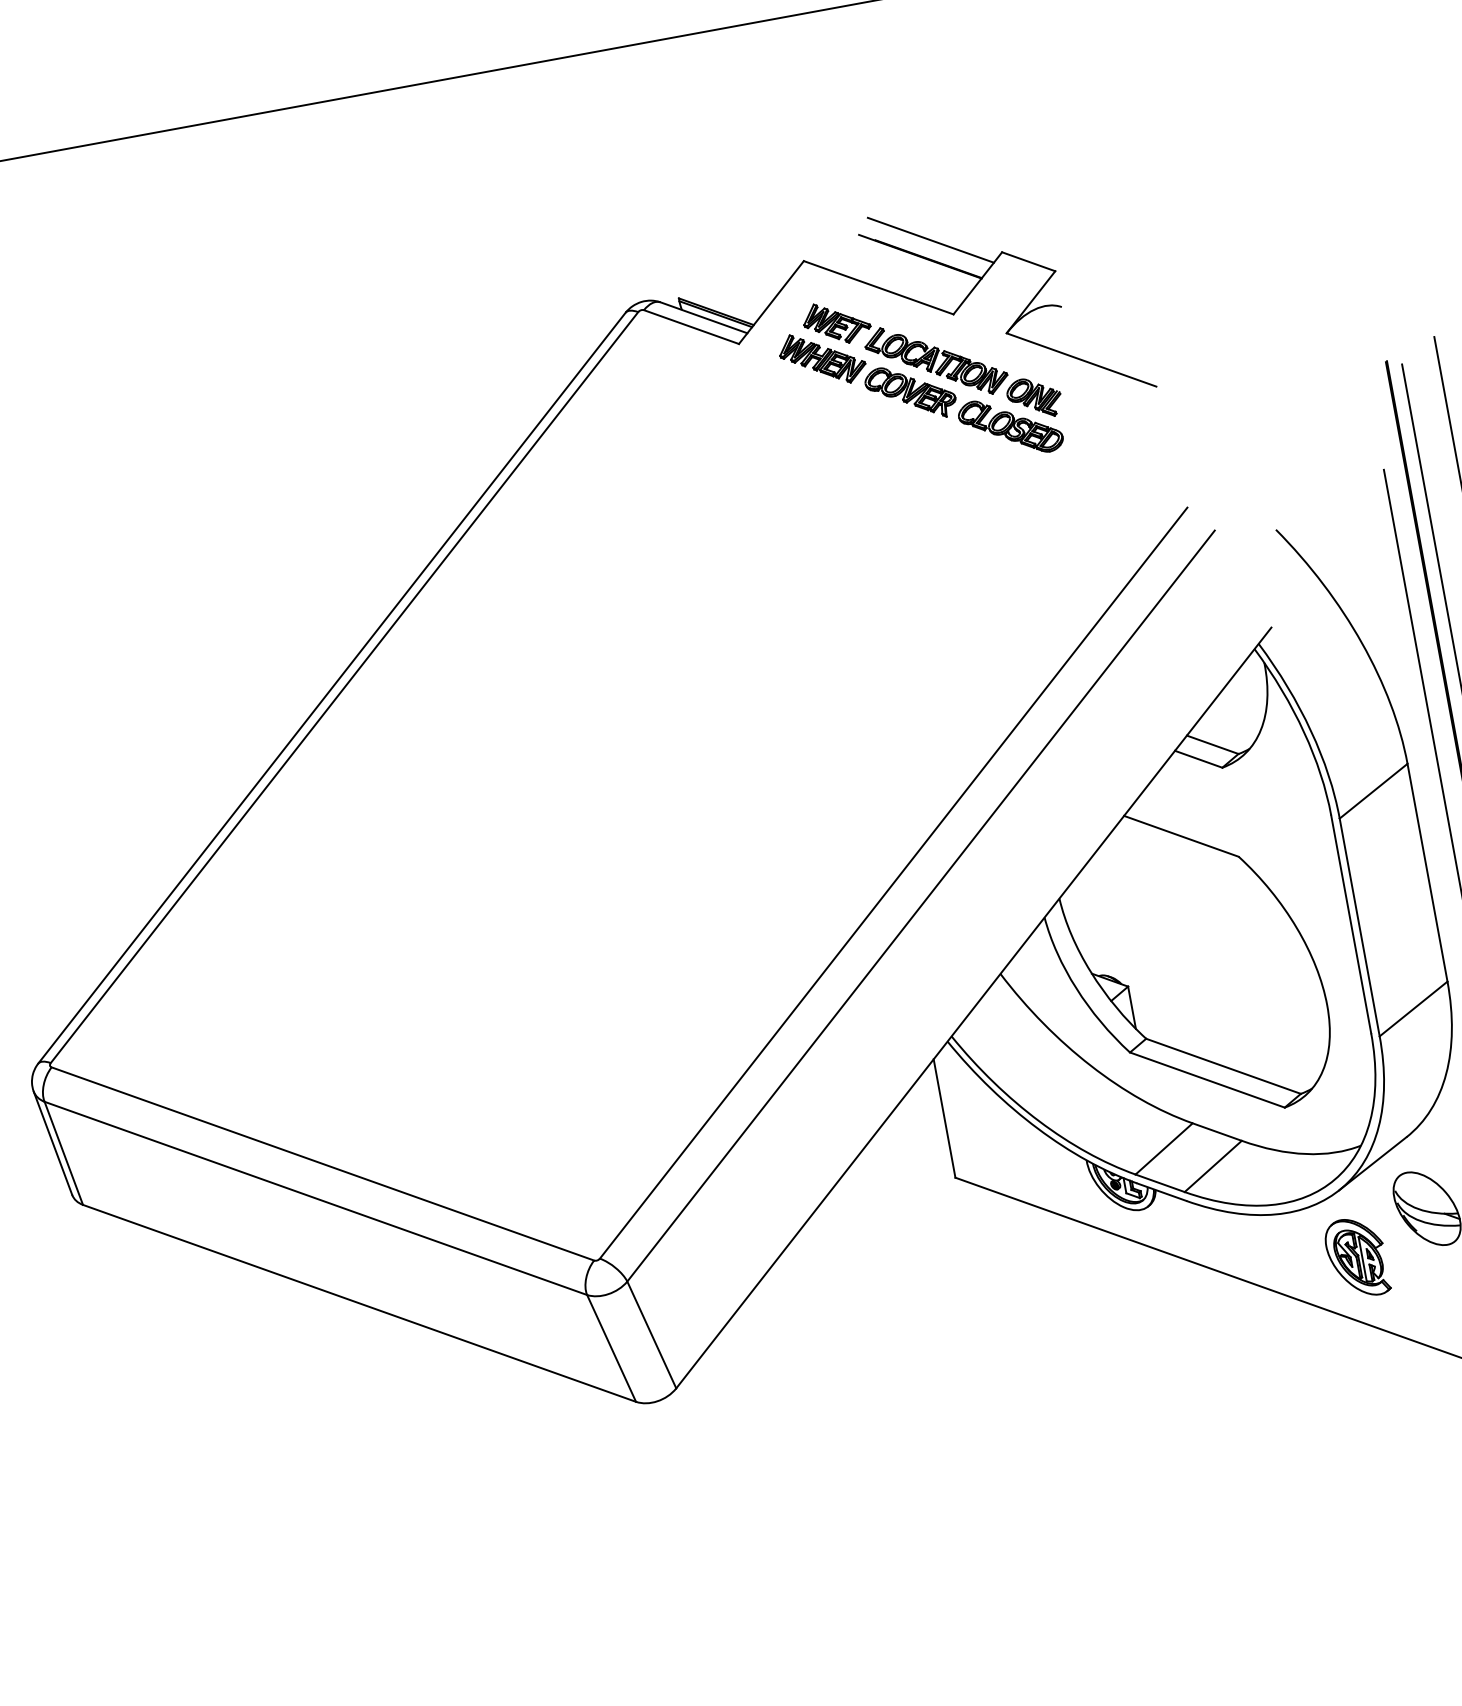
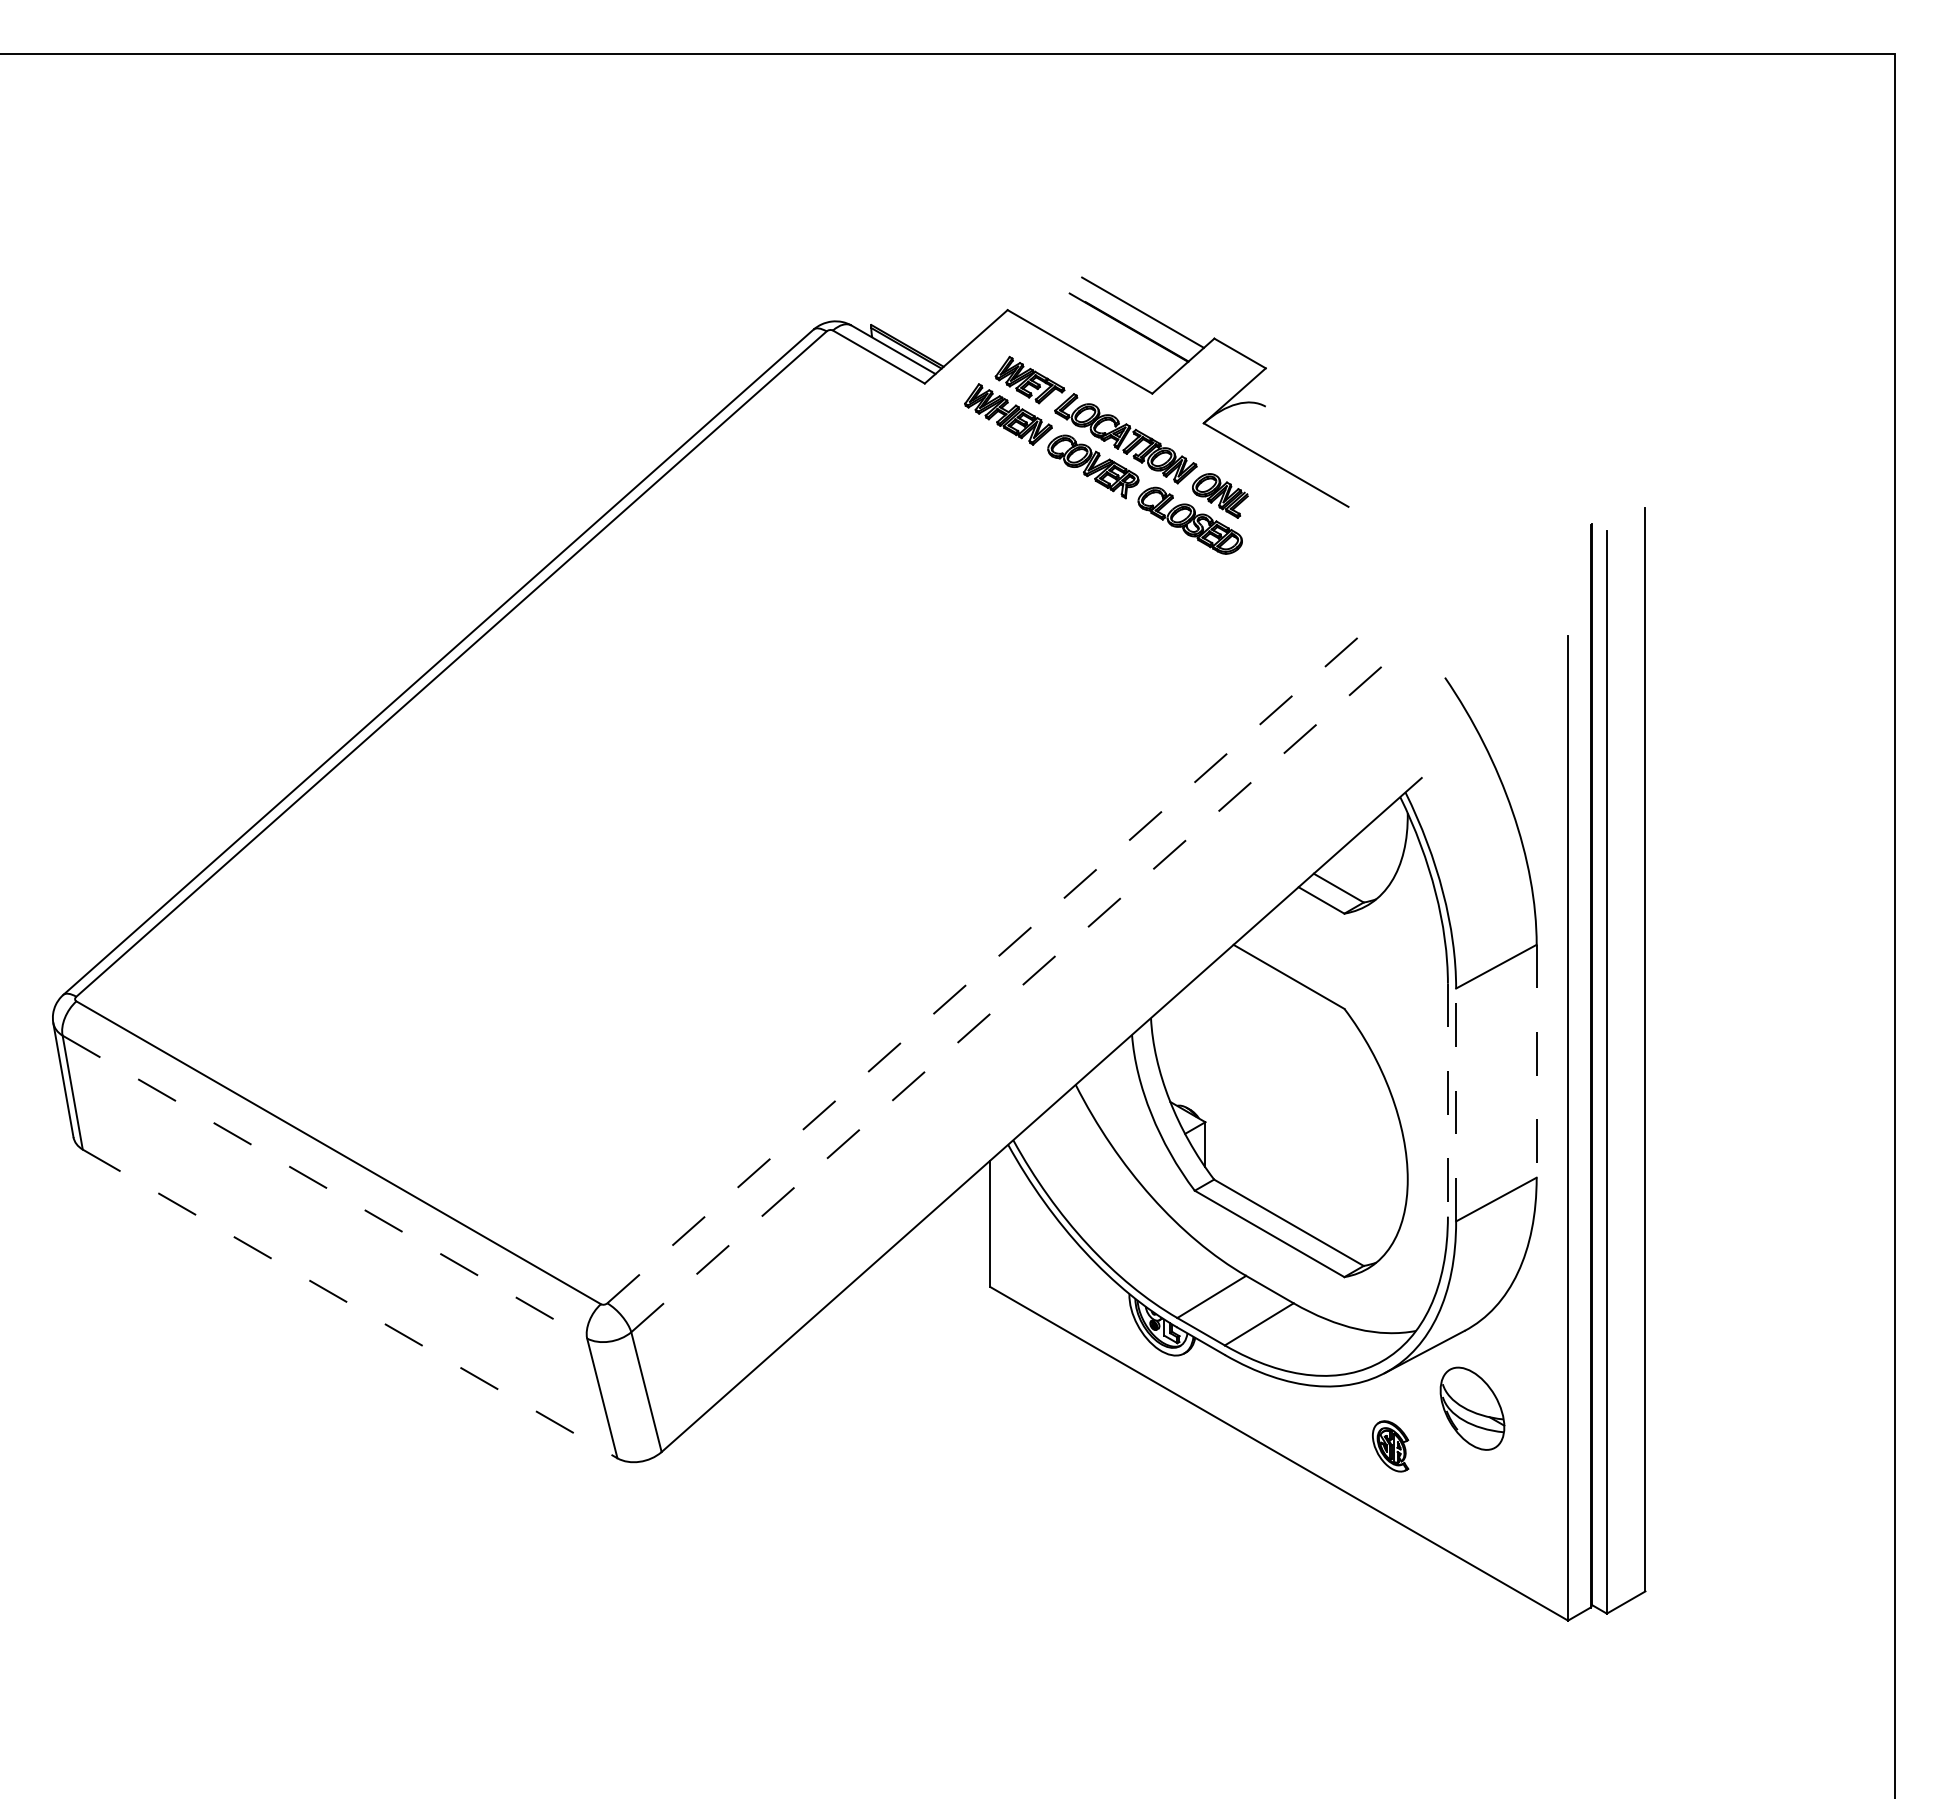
line: (1427, 873) -> (1536, 1061), solid -> dashed
line: (893, 882) -> (982, 970), solid -> dashed
line: (921, 906) -> (1006, 999), solid -> dashed
line: (1350, 924) -> (1447, 1100), solid -> dashed
line: (1359, 926) -> (1456, 1104), solid -> dashed
line: (315, 1198) -> (324, 1187), solid -> dashed
part: (1356, 1258) -> (1390, 1446), size x0.6
line: (359, 1302) -> (350, 1303), solid -> dashed

